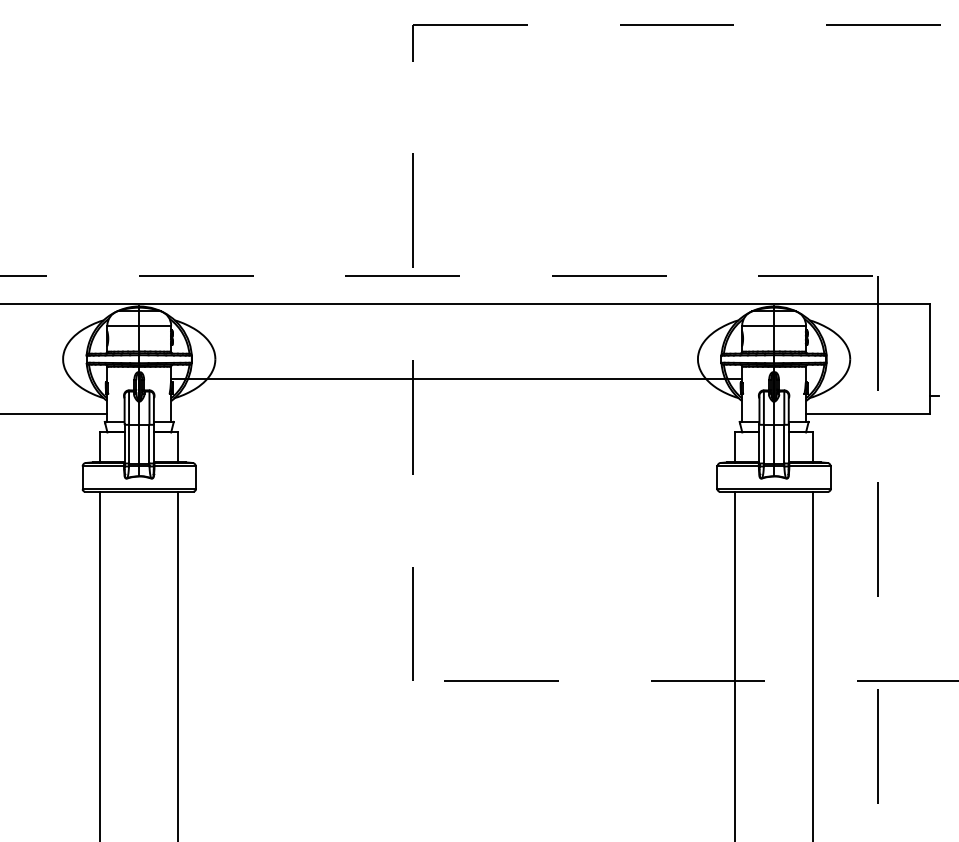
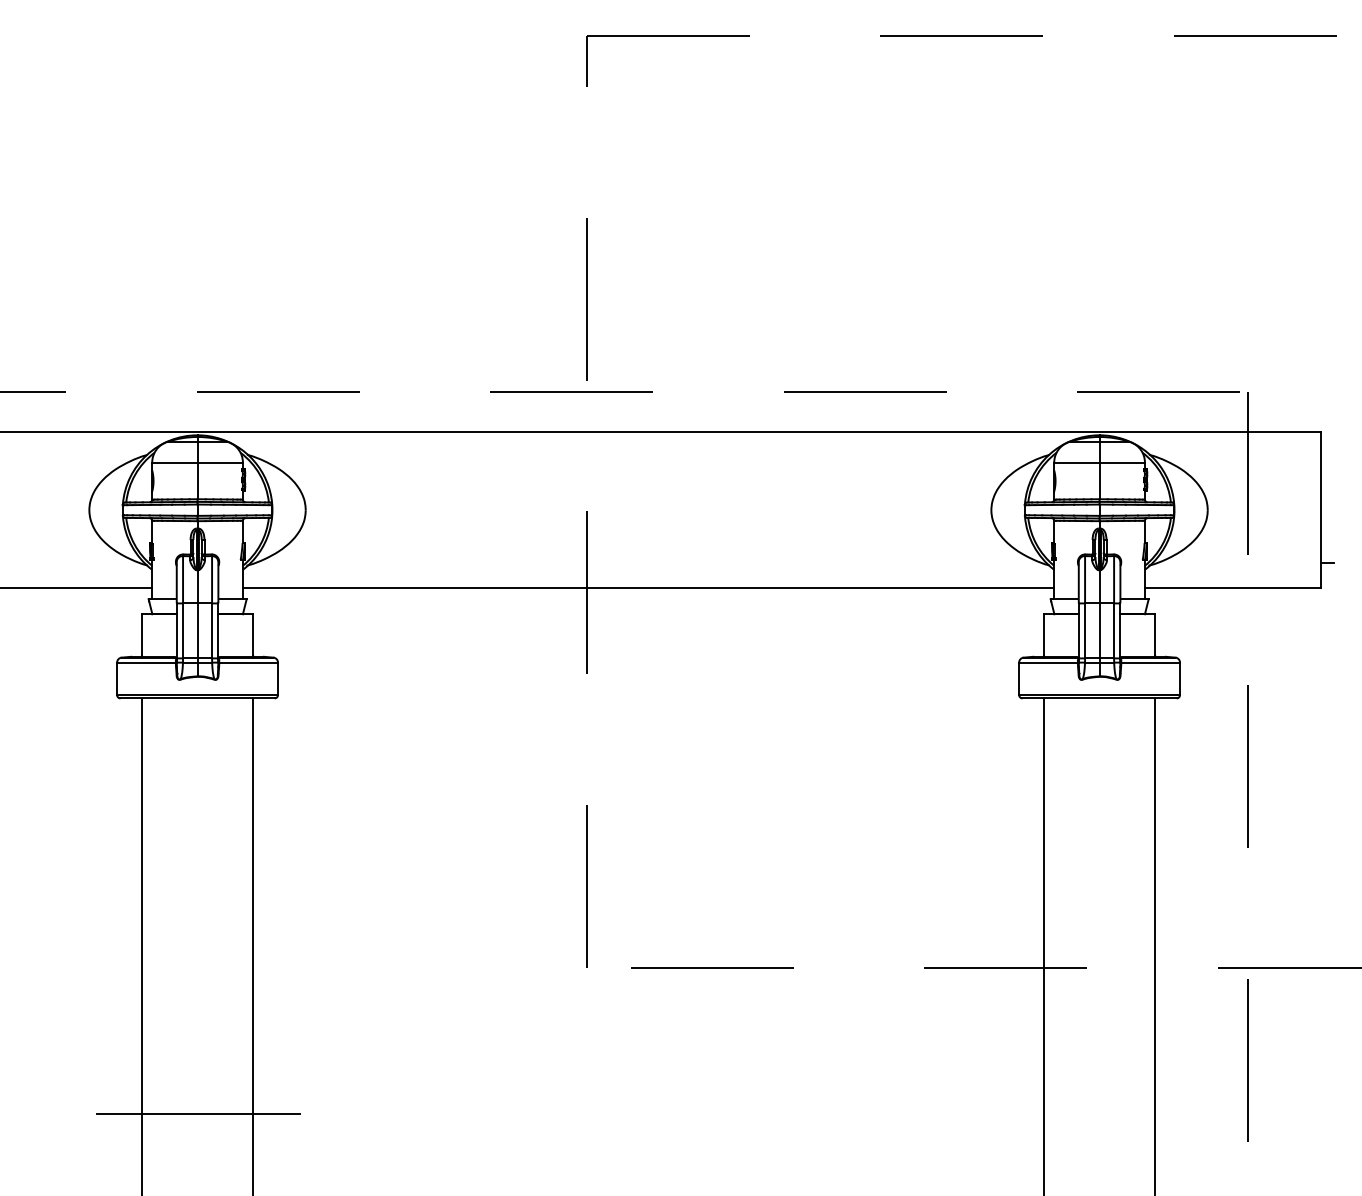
line: (456, 379) -> (648, 588), moved
line: (139, 784) -> (198, 1114), added

